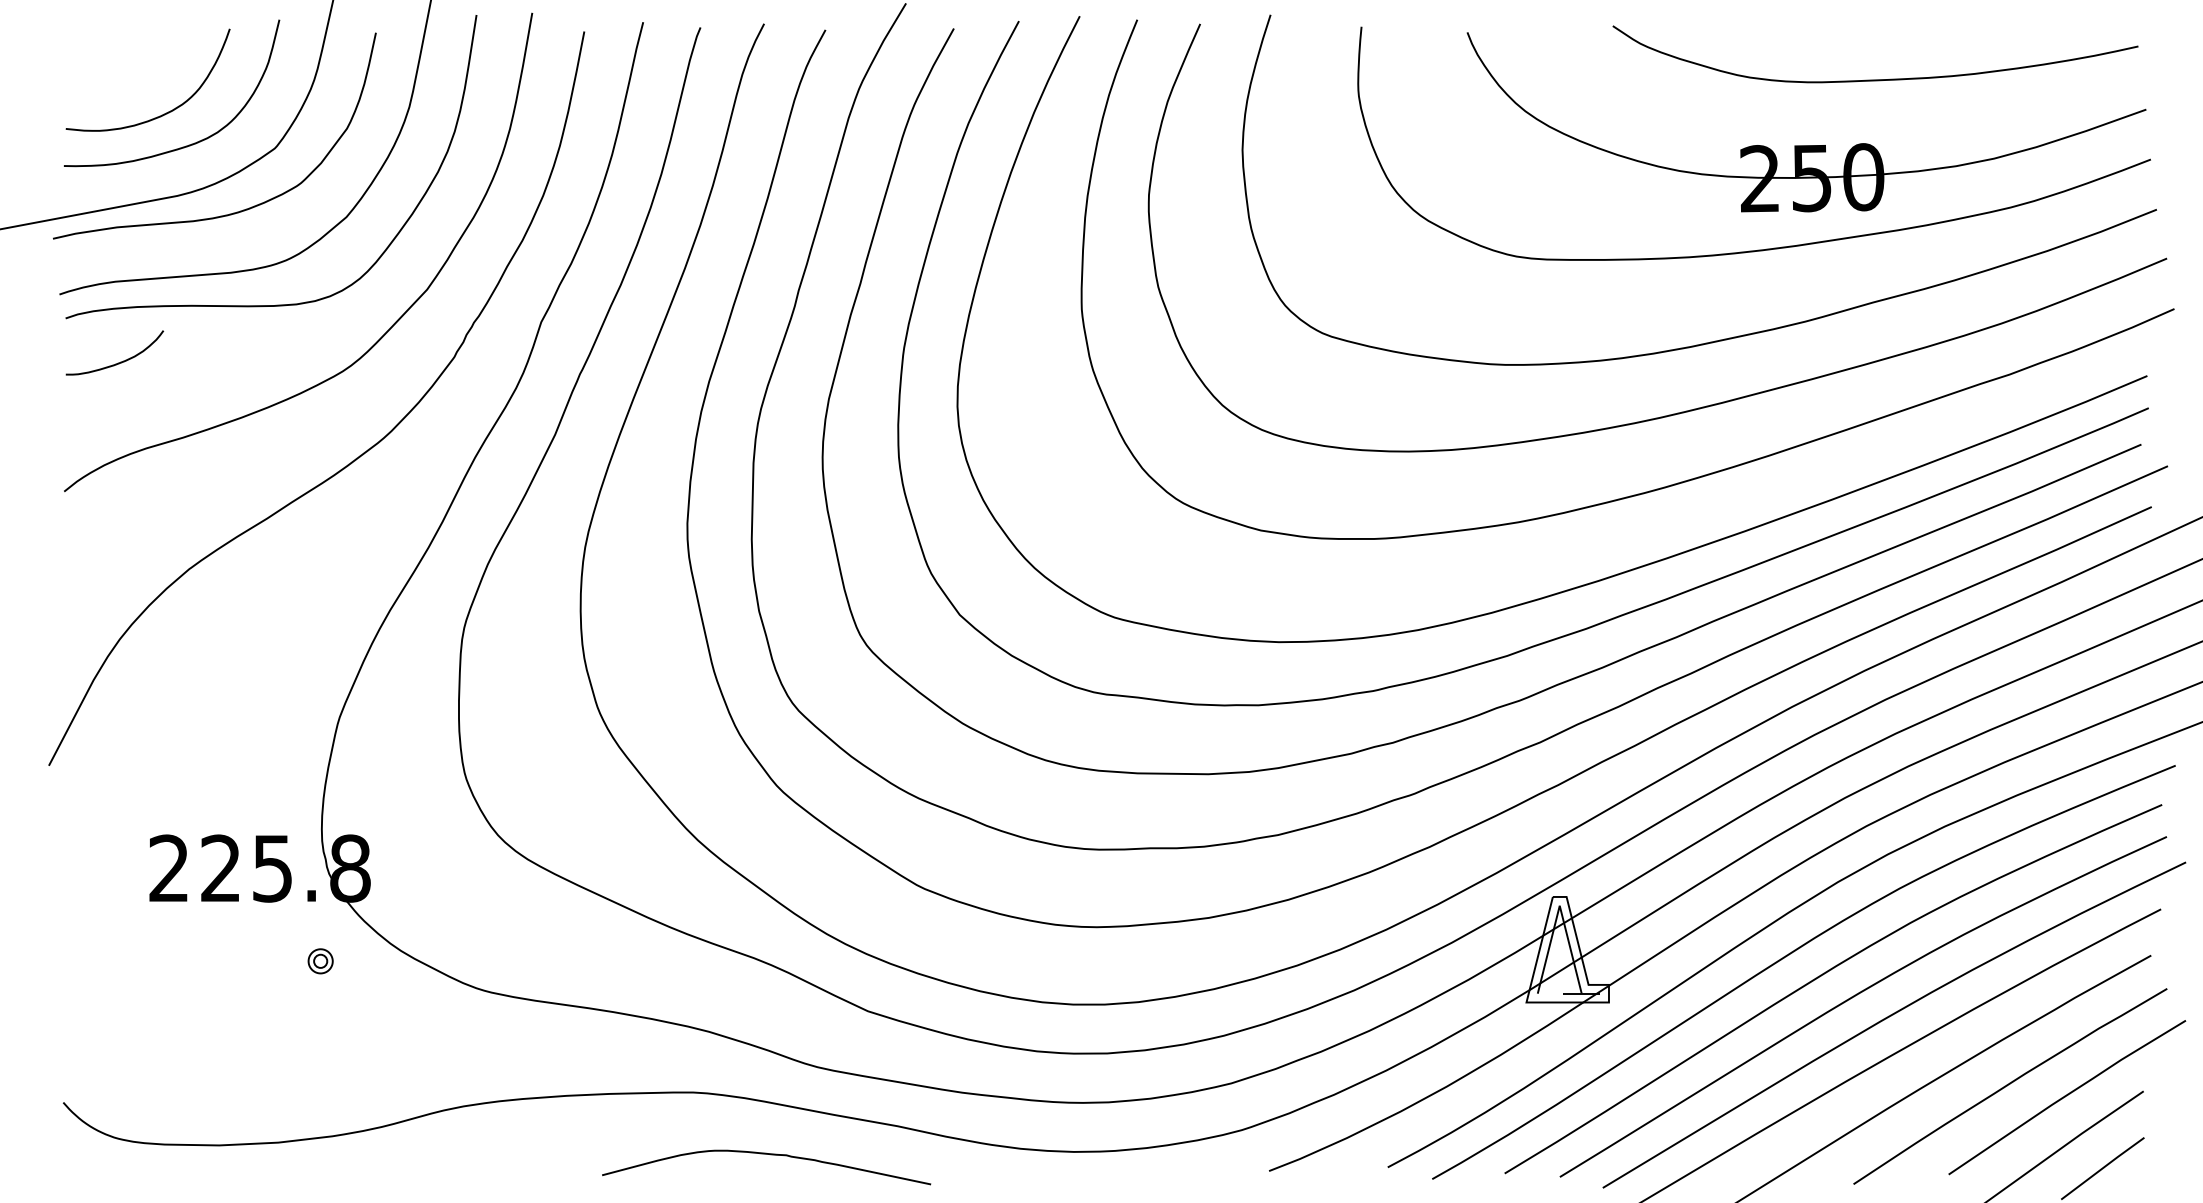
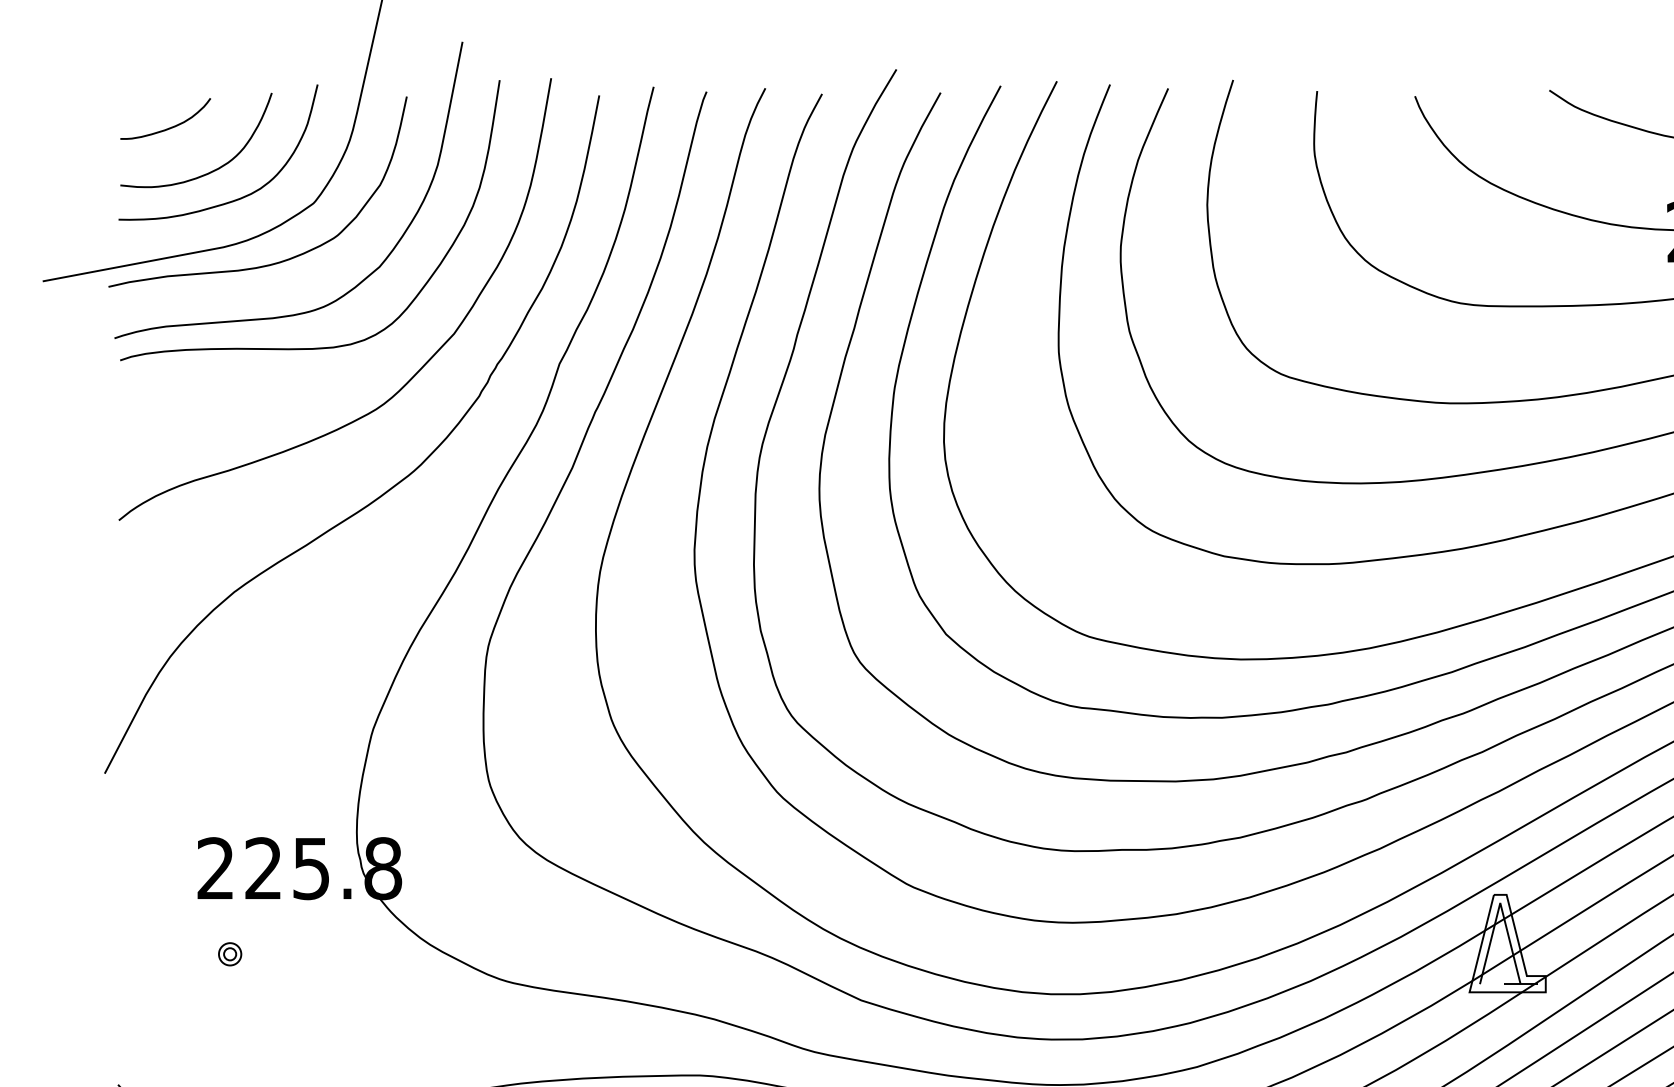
curve: (118, 362) -> (169, 127), moved
part: (320, 961) -> (229, 954), moved

